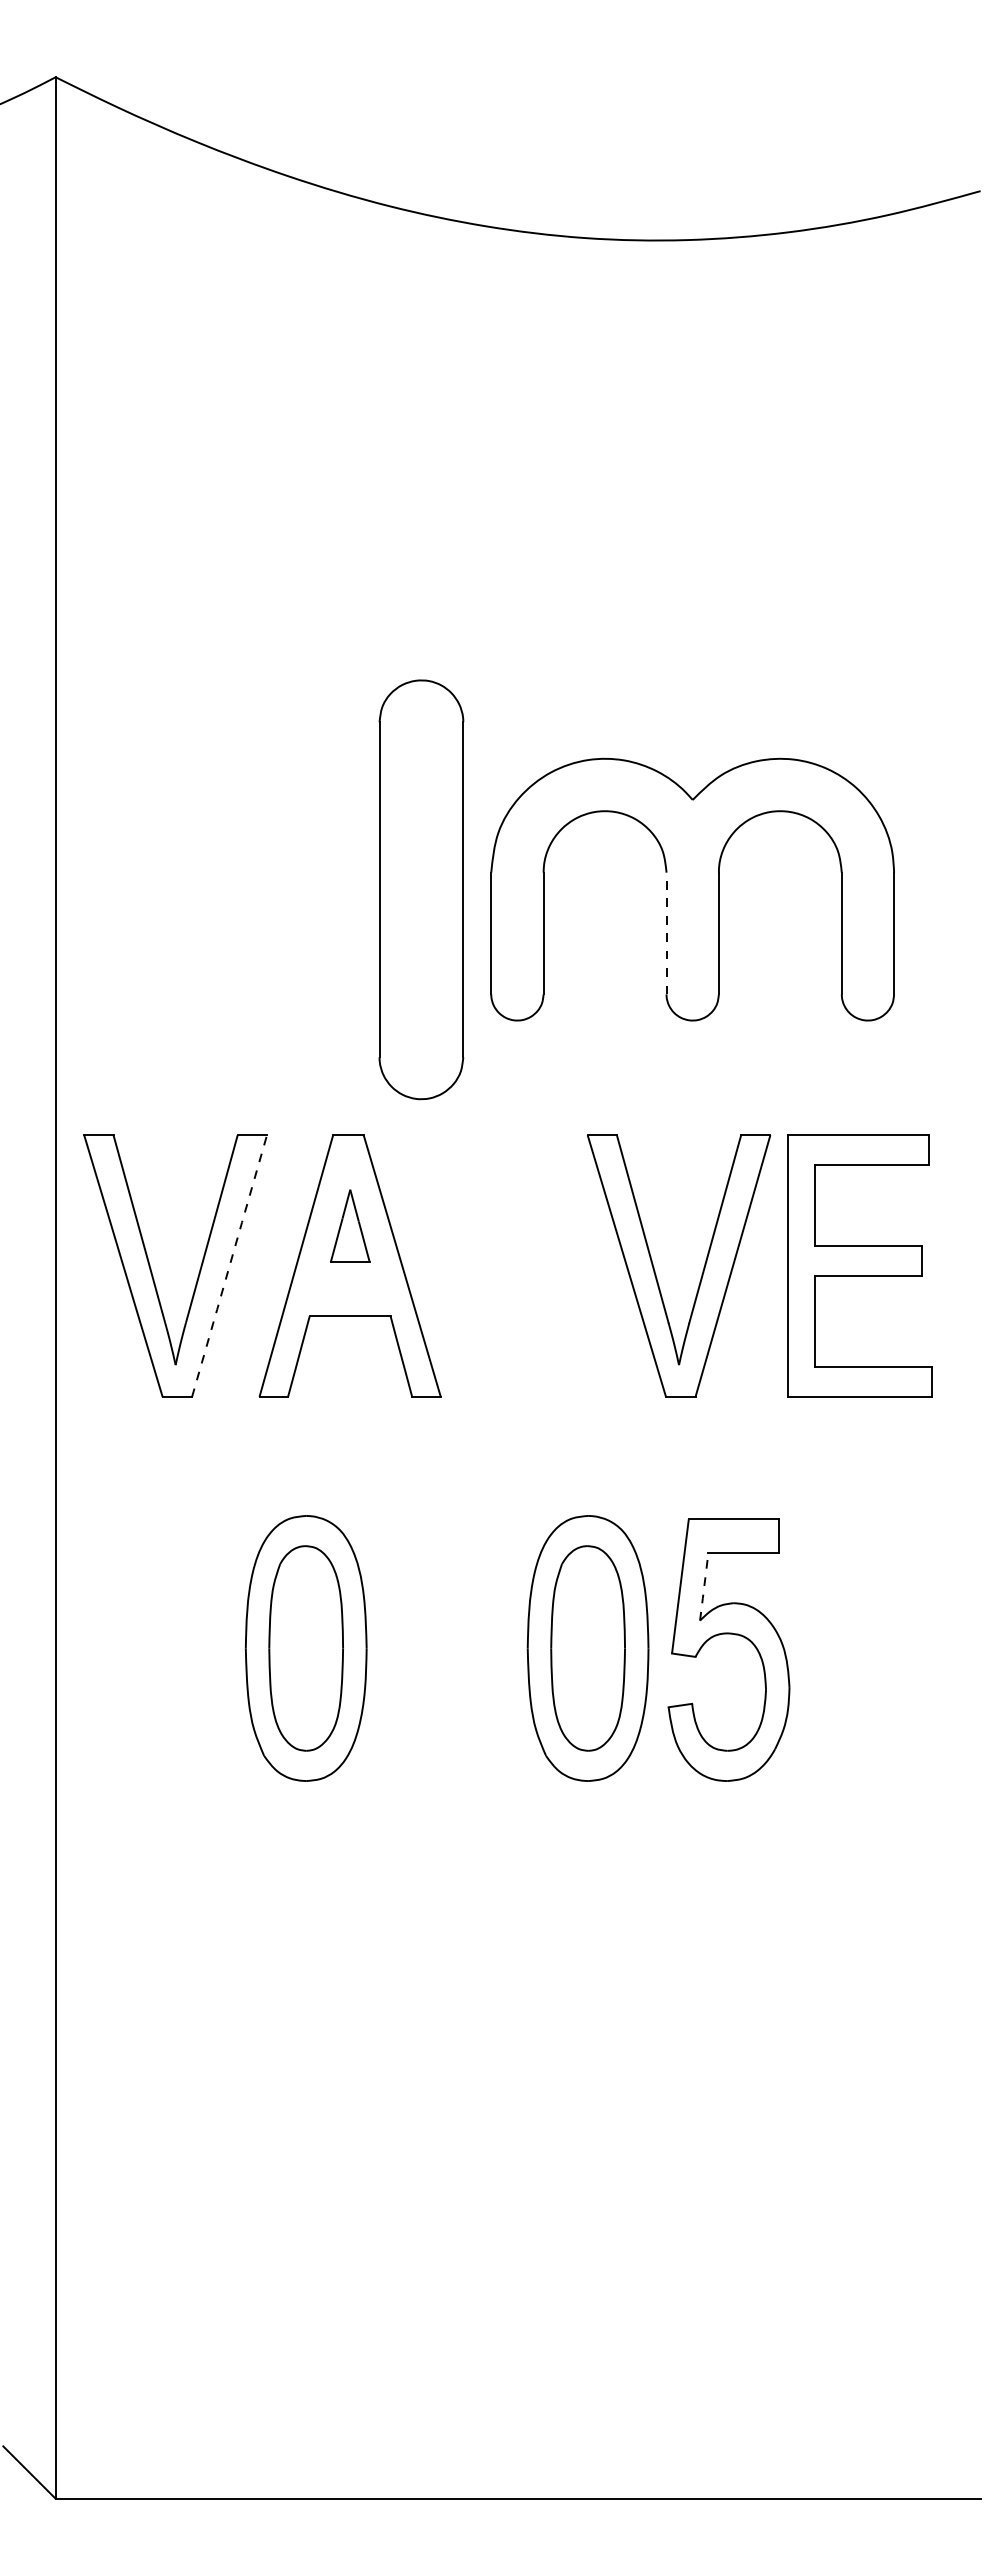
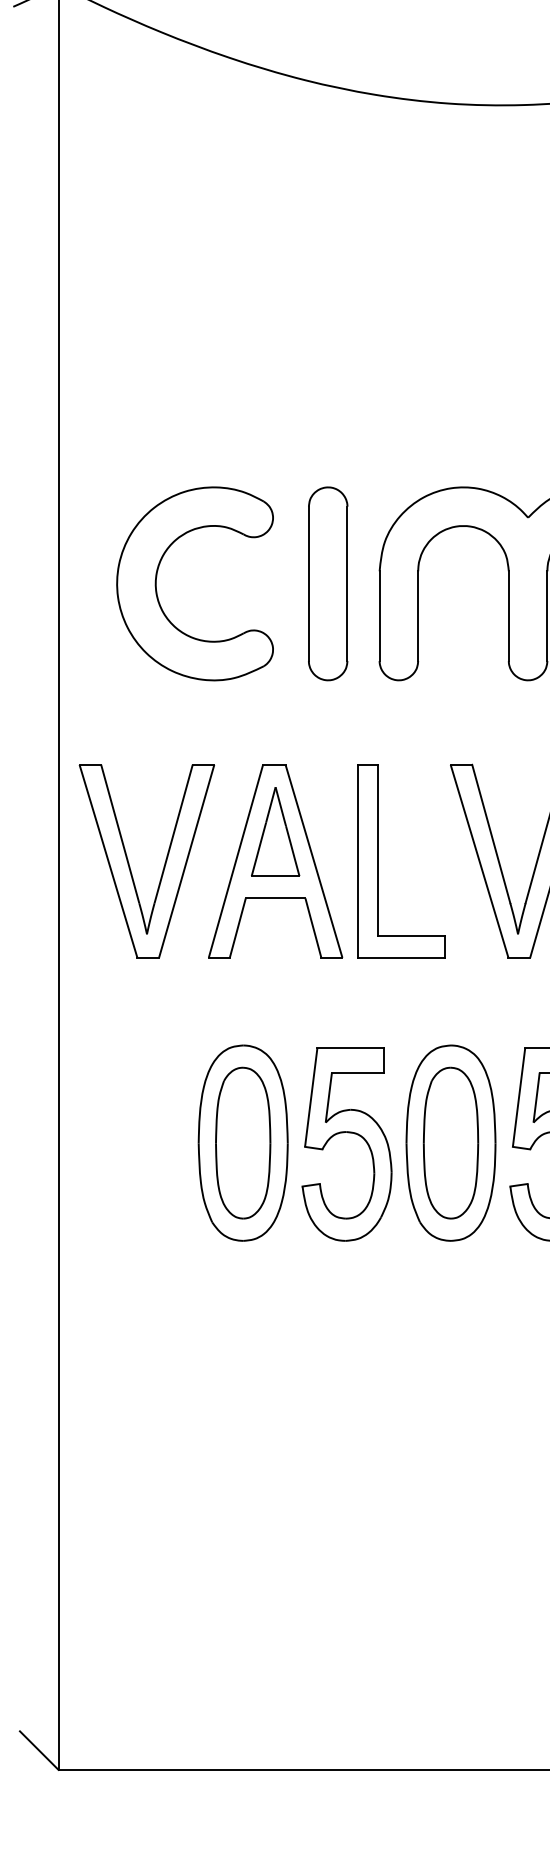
part: (189, 879) -> (157, 576), added
part: (421, 889) -> (328, 583), size x0.62
line: (666, 933) -> (508, 616), dashed -> solid
part: (350, 1225) -> (275, 831), size x1.67
line: (229, 1265) -> (186, 860), dashed -> solid
part: (489, 1265) -> (378, 860), added
line: (704, 1586) -> (536, 1097), dashed -> solid
part: (446, 1634) -> (346, 1132), added

